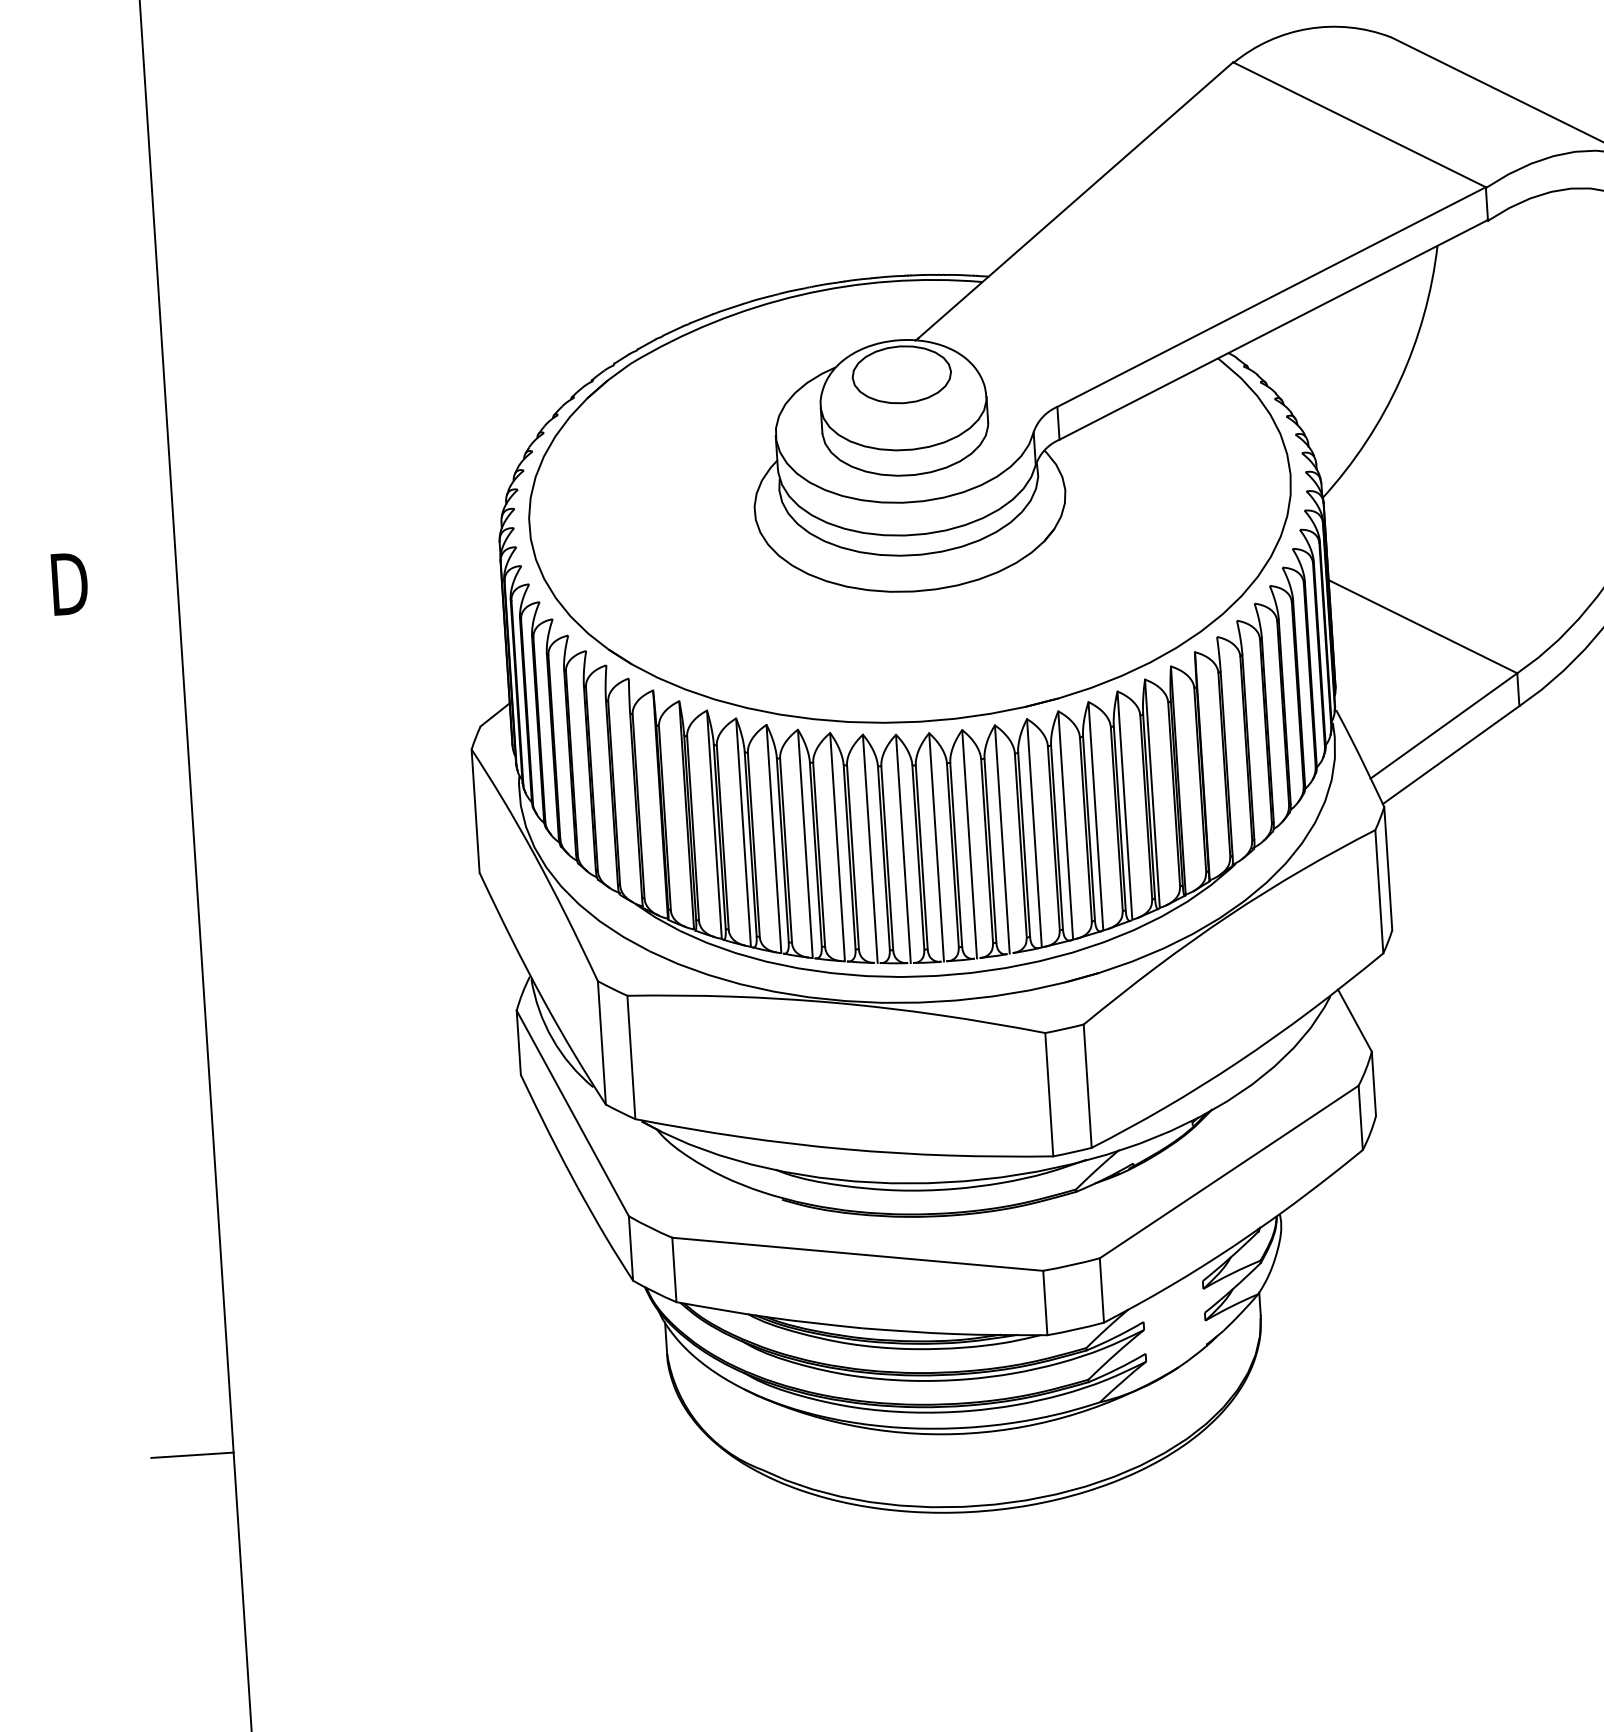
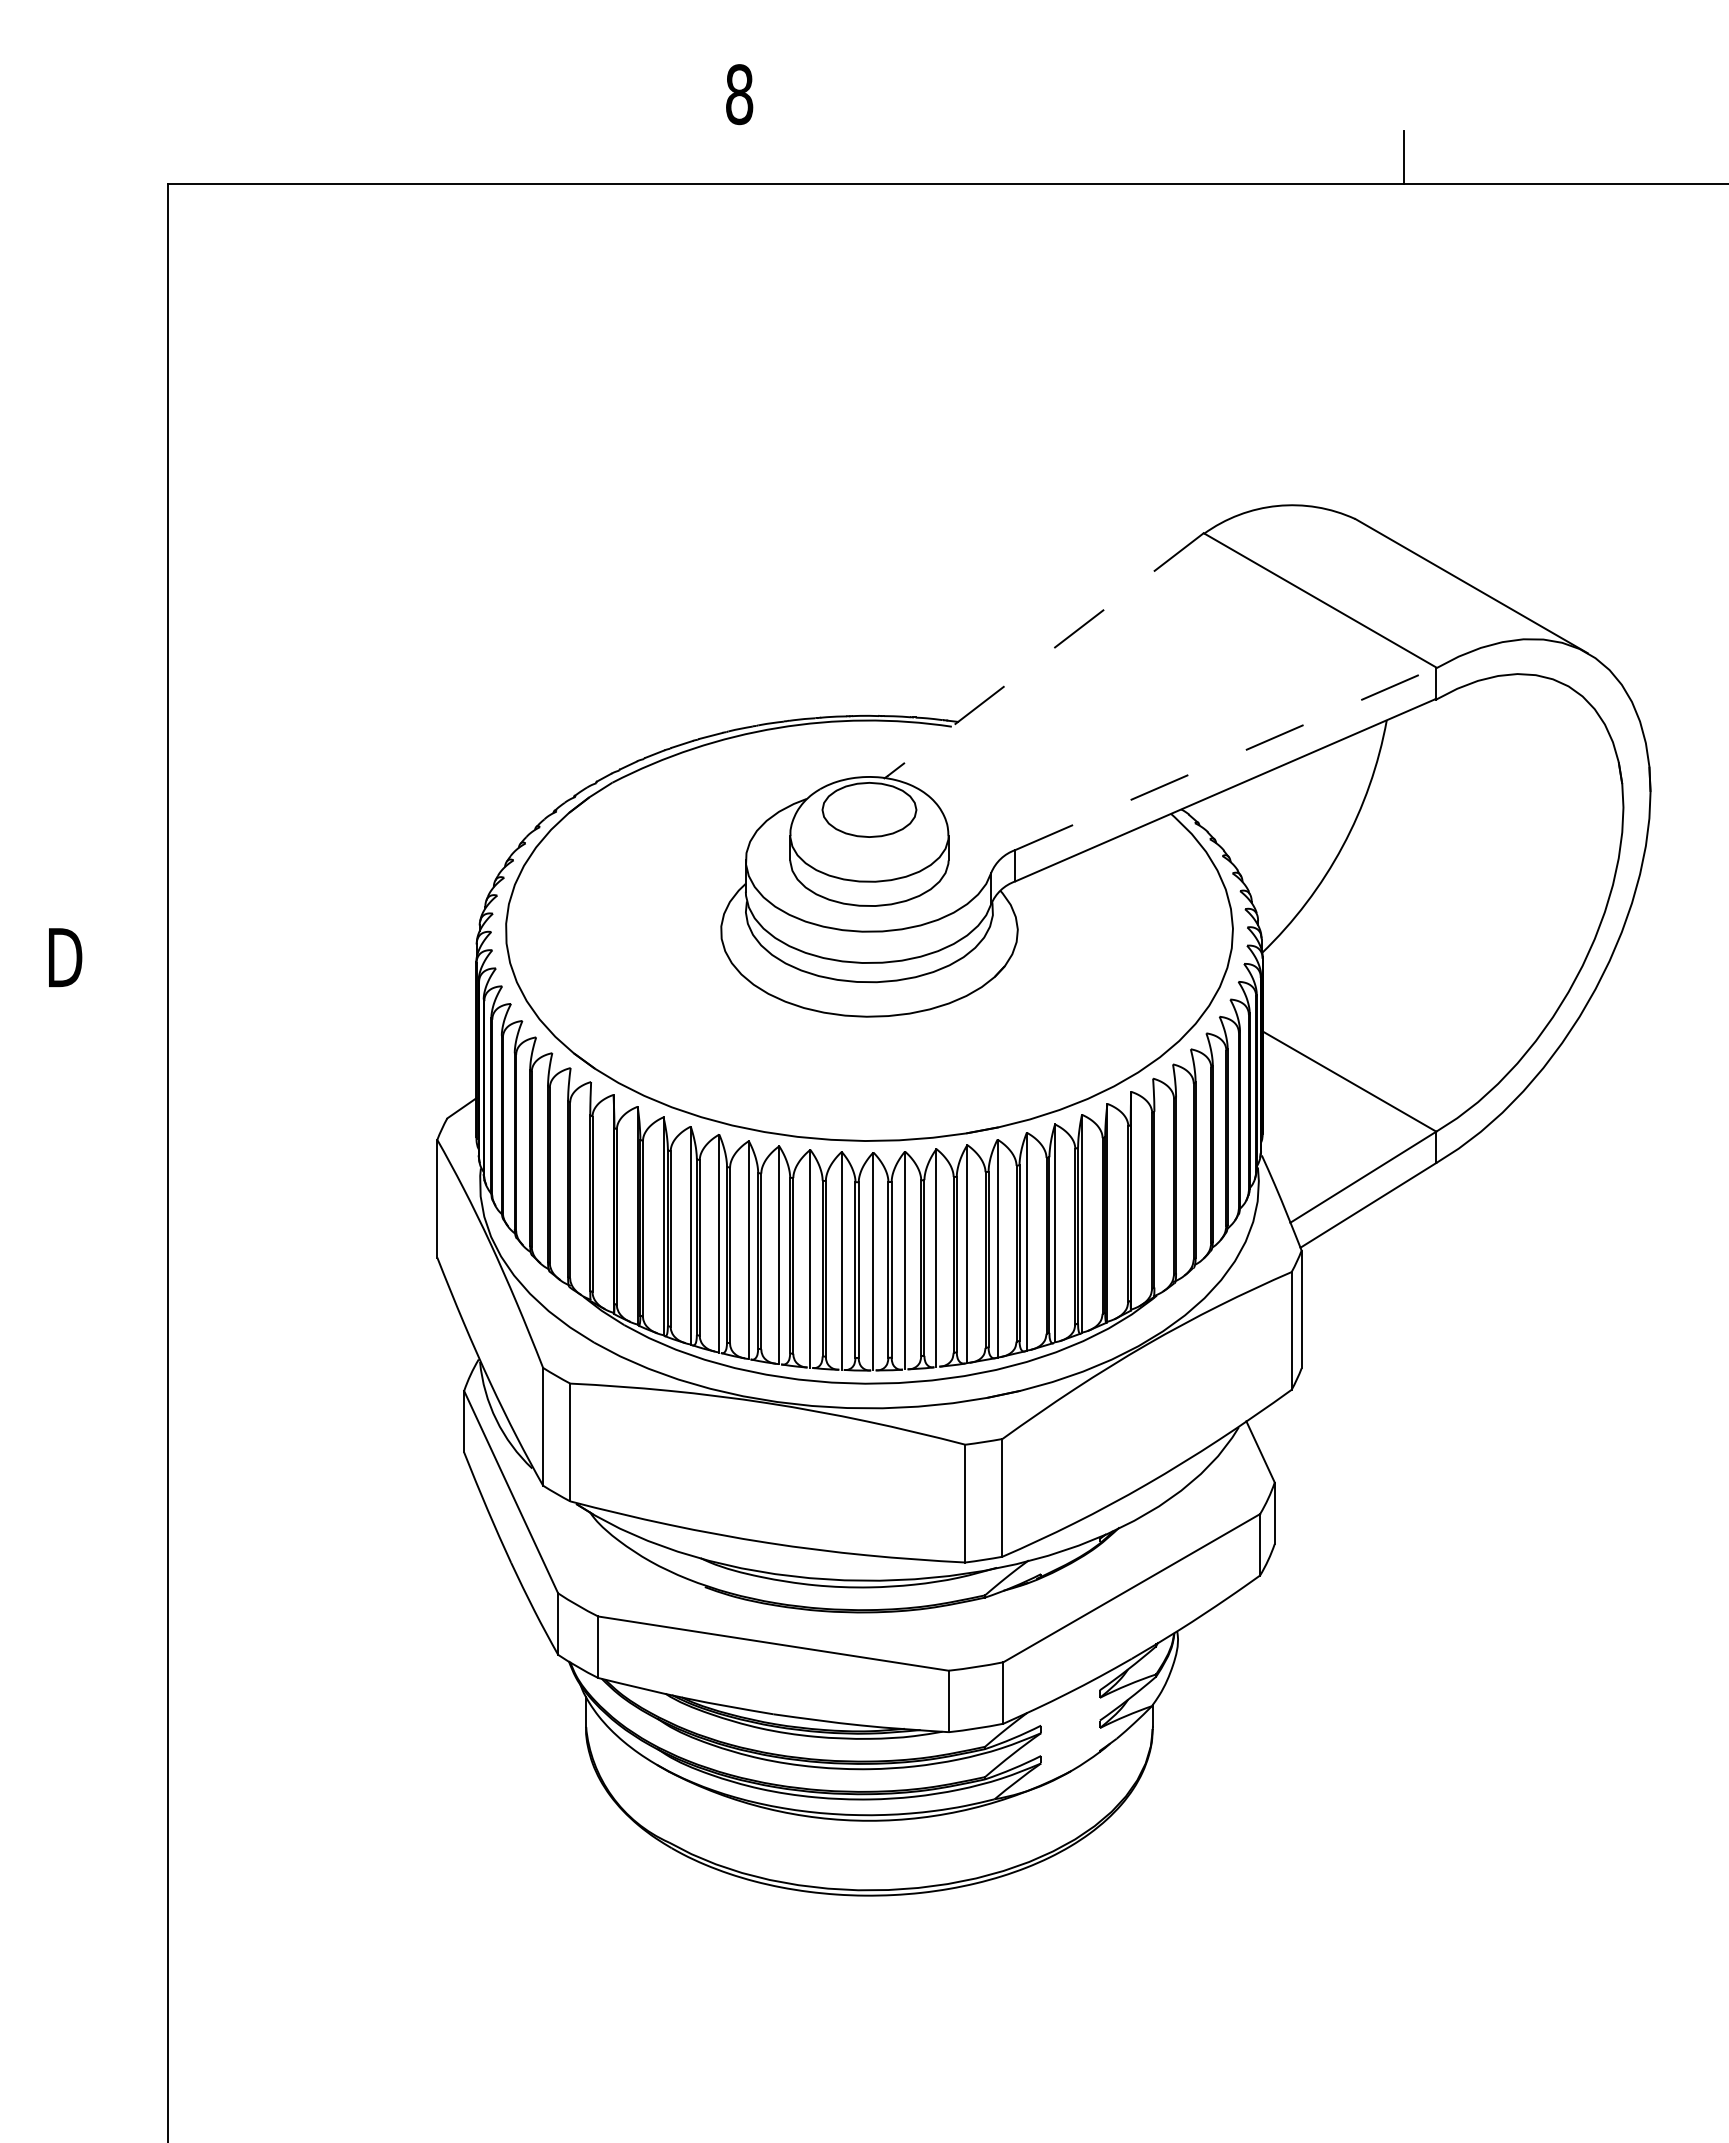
line: (1075, 201) -> (1045, 655), solid -> dashed
line: (1272, 296) -> (1226, 758), solid -> dashed
line: (192, 1454) -> (128, 1793), removed

